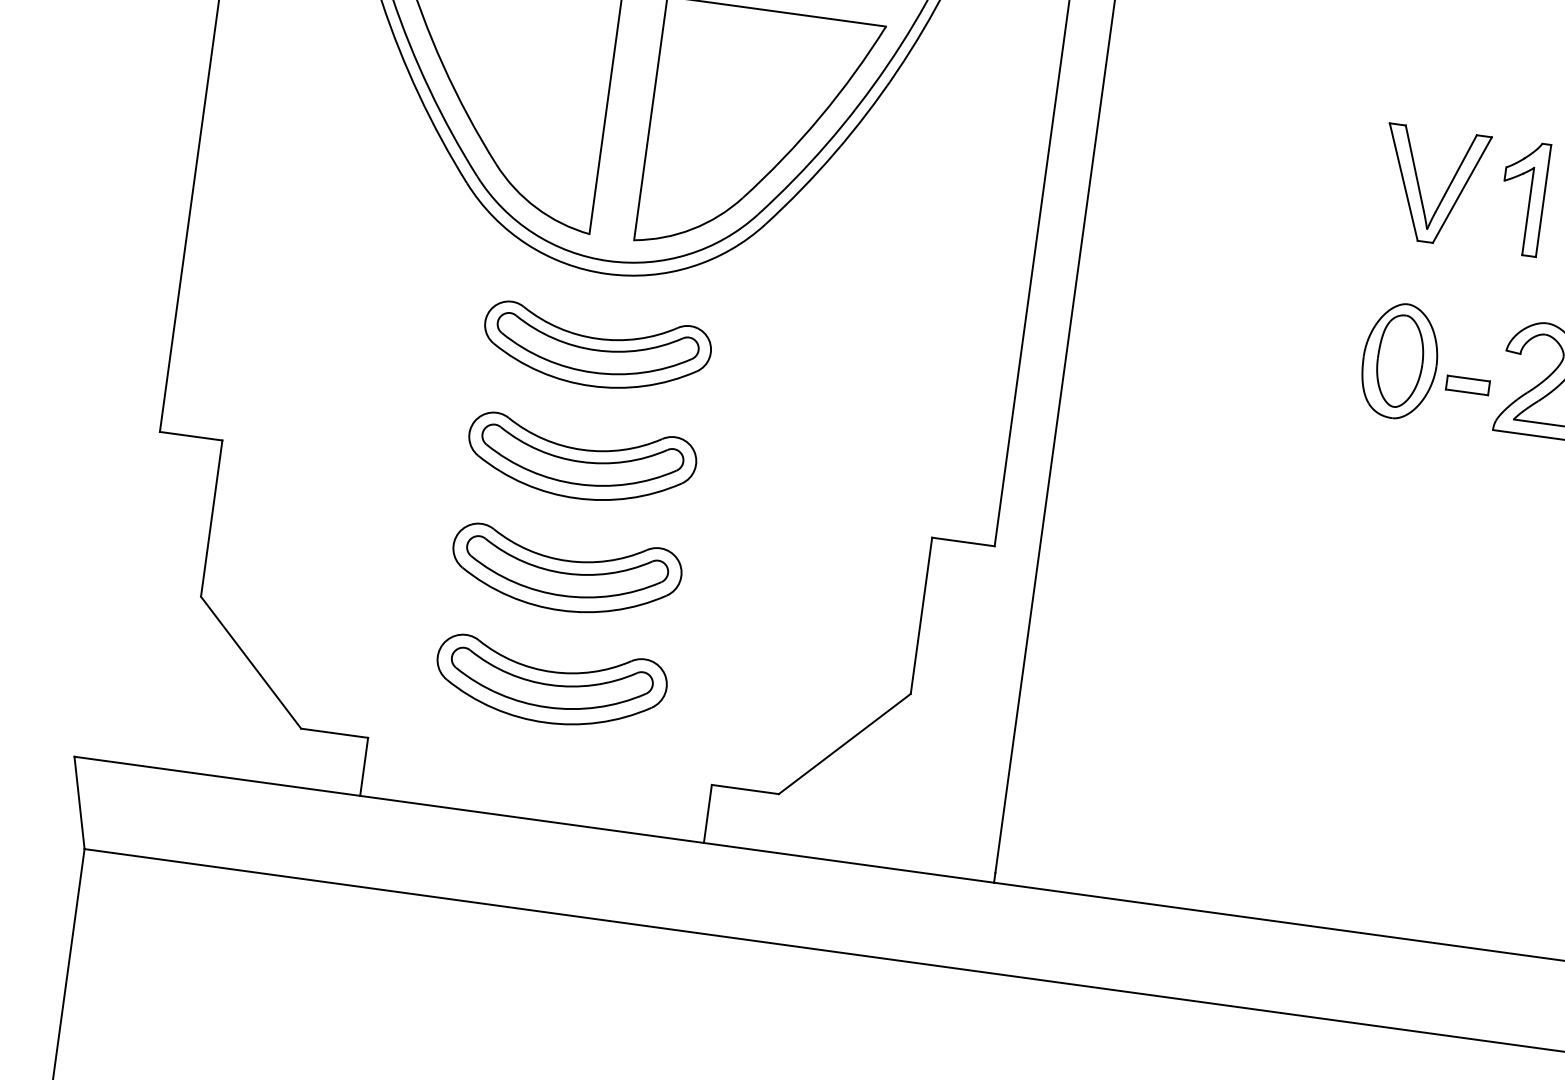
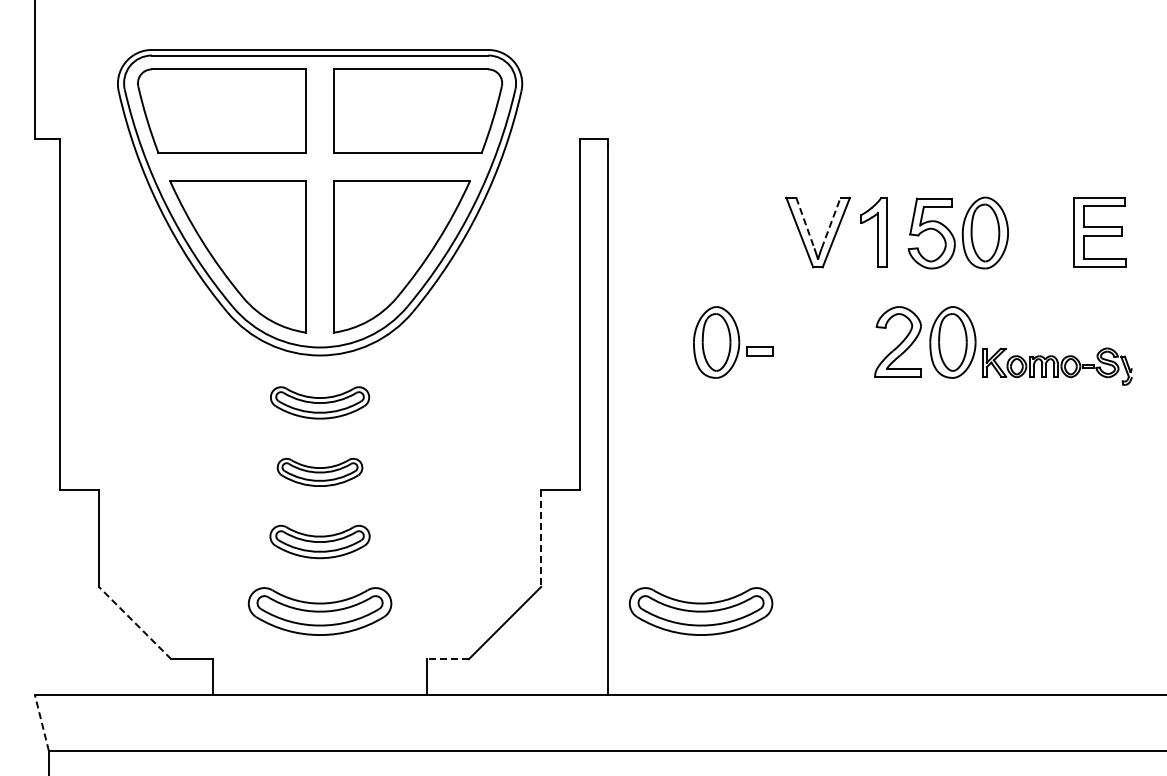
line: (1414, 168) -> (805, 223), solid -> dashed
line: (1456, 174) -> (831, 223), solid -> dashed
part: (595, 349) -> (319, 402), size x0.7
part: (1427, 365) -> (733, 342), moved
part: (580, 461) -> (319, 472), size x0.6
part: (564, 572) -> (319, 541), size x0.7
line: (921, 616) -> (541, 538), solid -> dashed
line: (250, 661) -> (134, 622), solid -> dashed
part: (1161, 768) -> (700, 611), added
line: (746, 790) -> (448, 659), solid -> dashed
line: (78, 803) -> (41, 723), solid -> dashed

